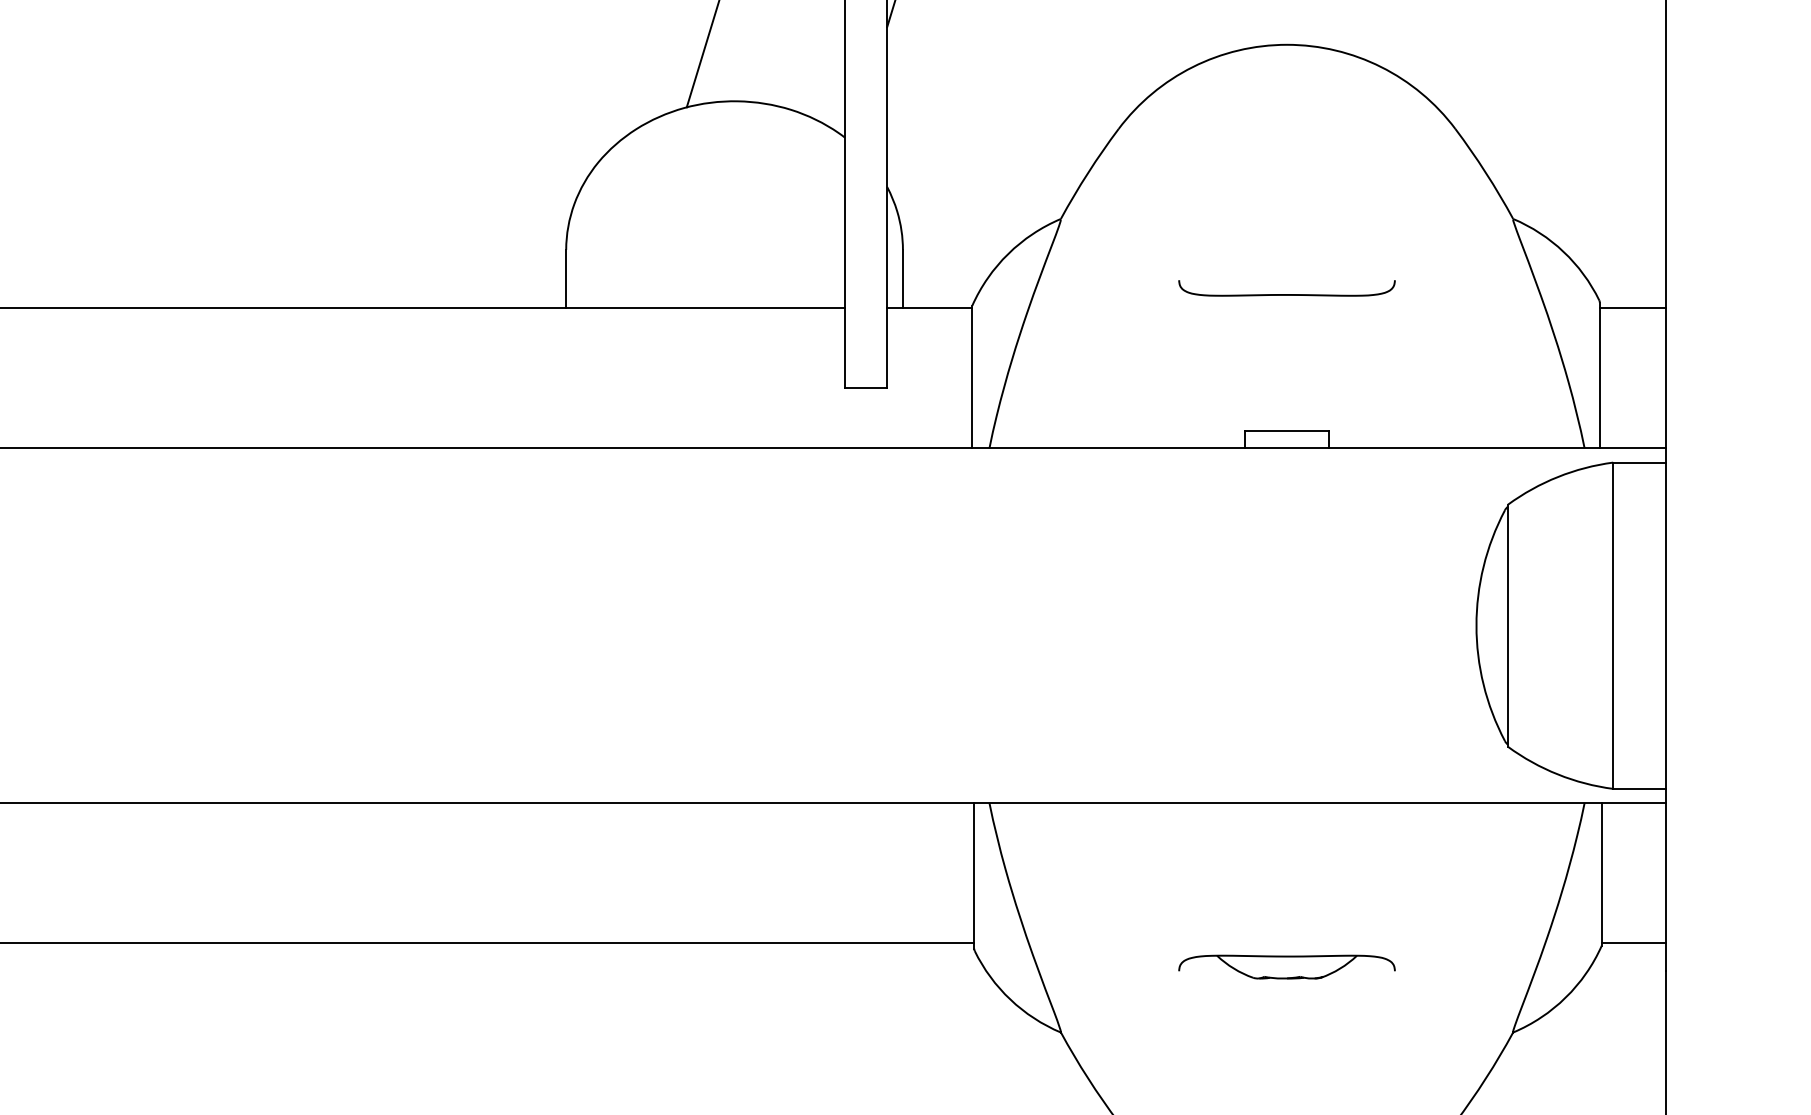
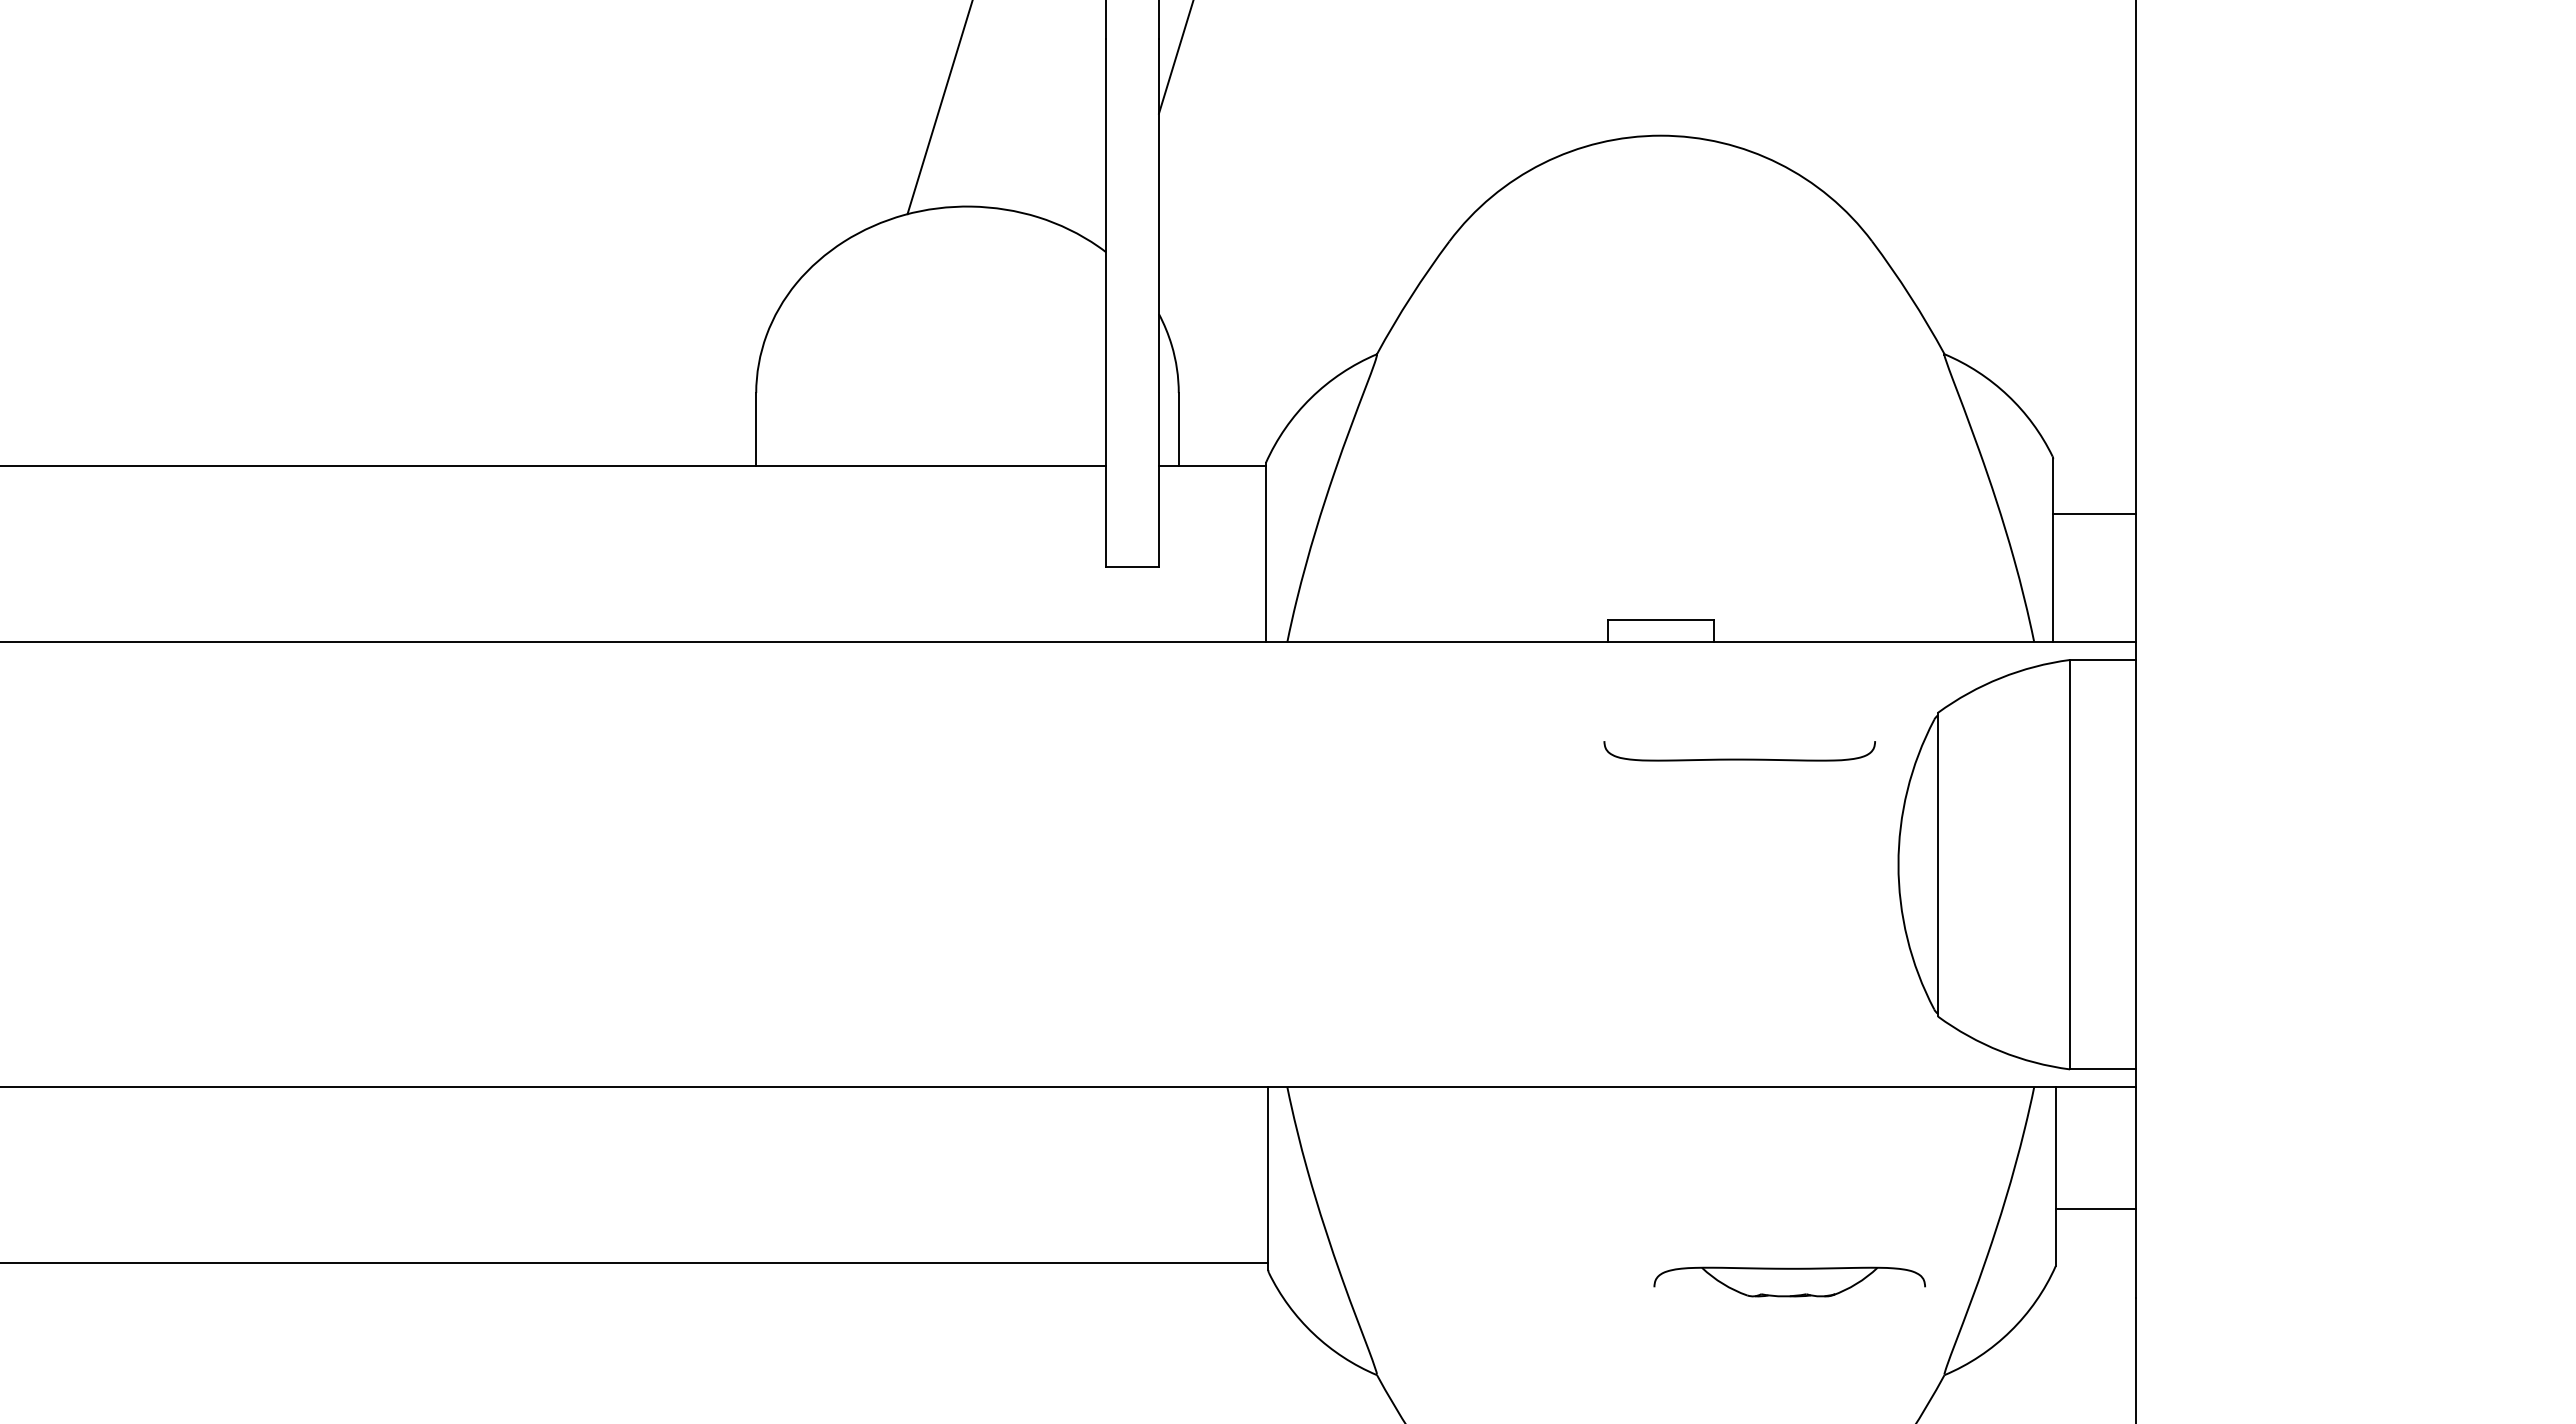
curve: (1286, 294) -> (1739, 758), moved
line: (1632, 308) -> (2094, 514), moved
line: (1633, 942) -> (2095, 1208), moved
part: (1286, 966) -> (1789, 1281), moved

